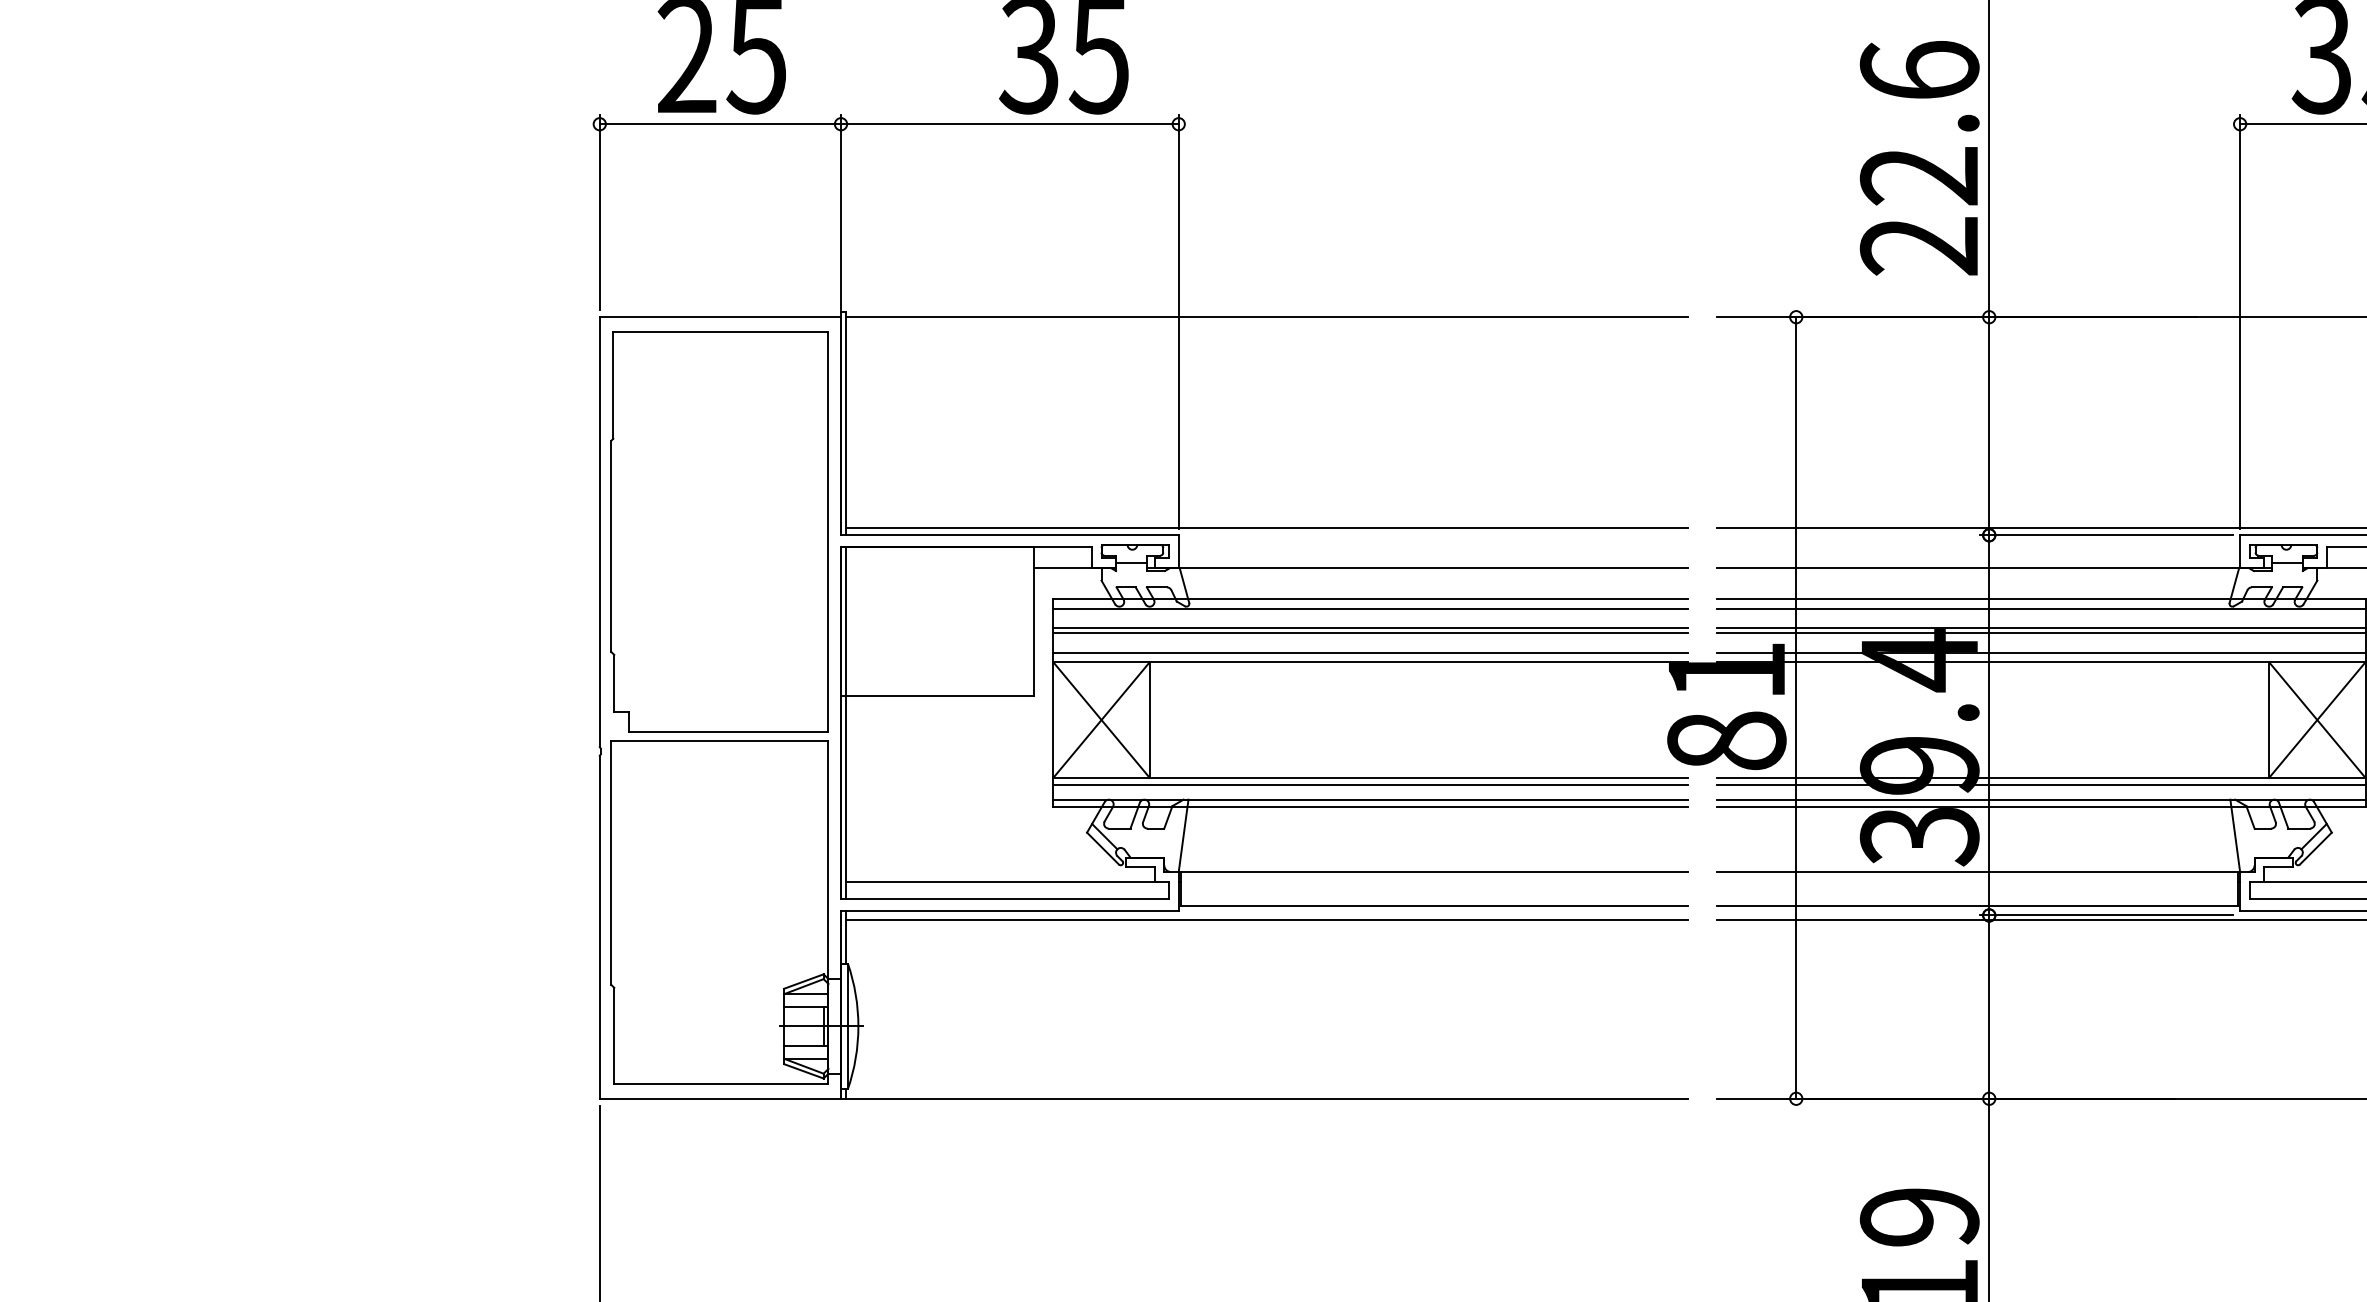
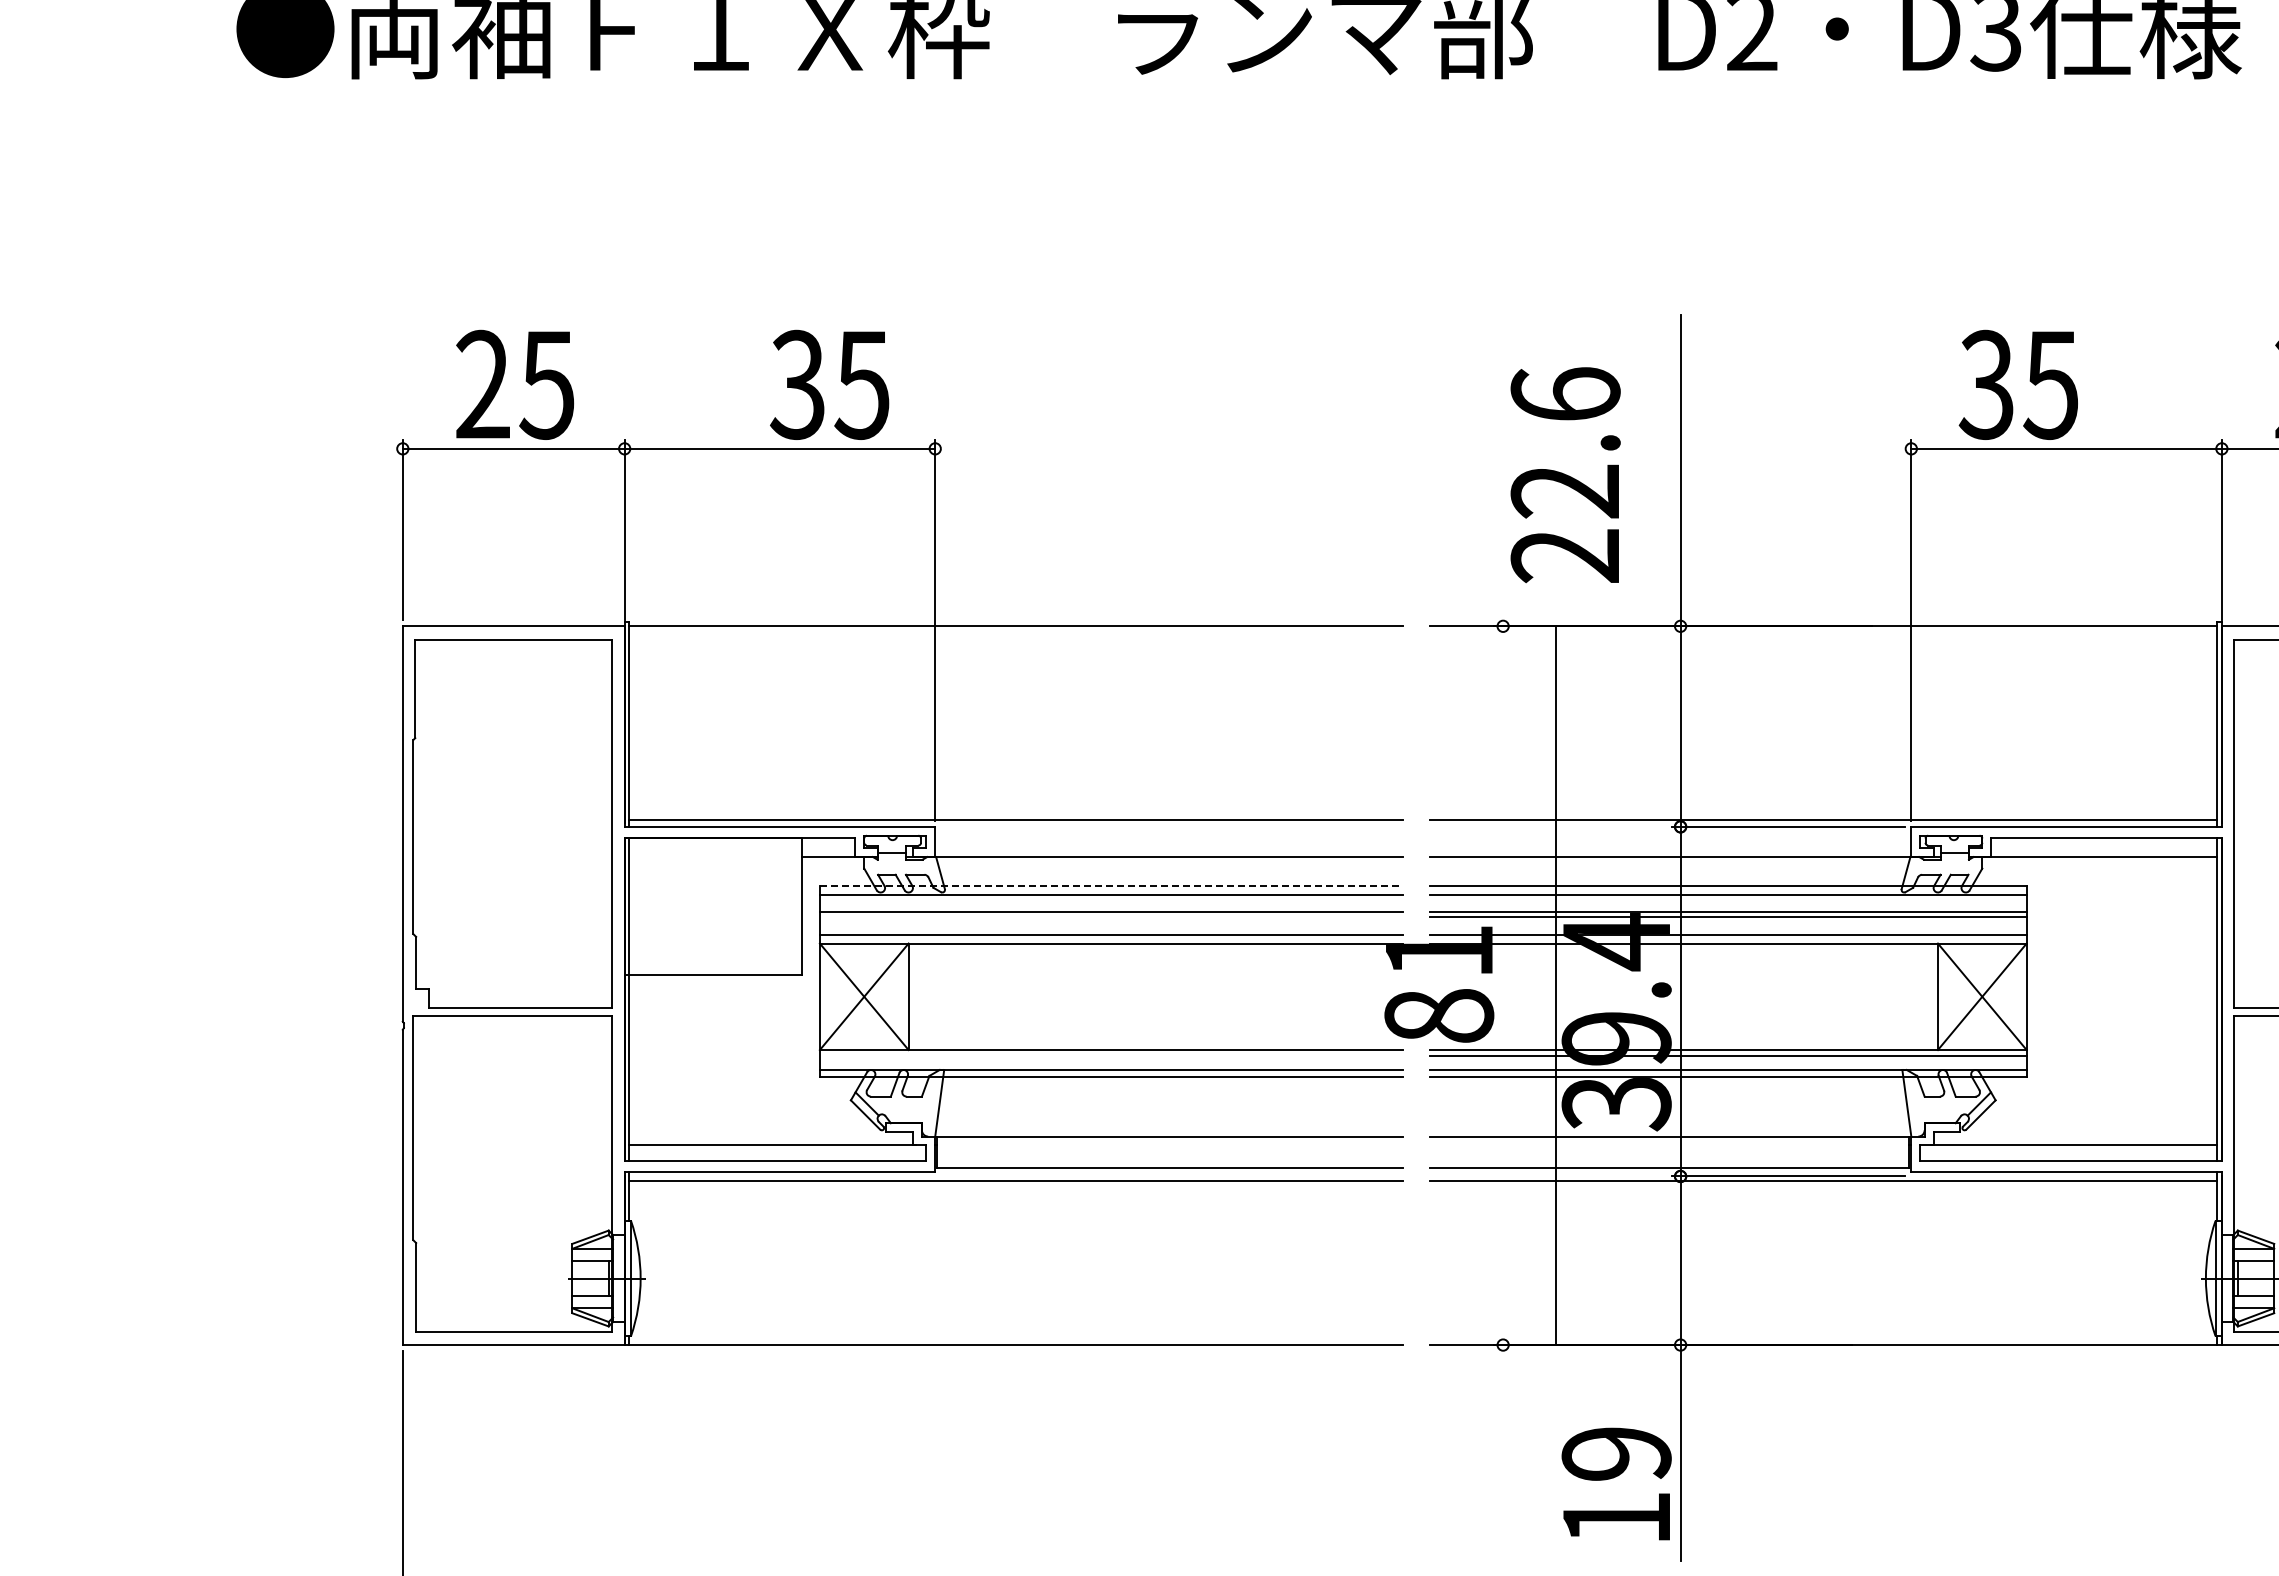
text: (1919, 158) -> (1565, 475), moved
line: (1370, 599) -> (1111, 885), solid -> dashed
line: (1370, 632) -> (1111, 916), removed
line: (1796, 707) -> (1556, 985), moved
line: (1370, 784) -> (1111, 1056), removed

